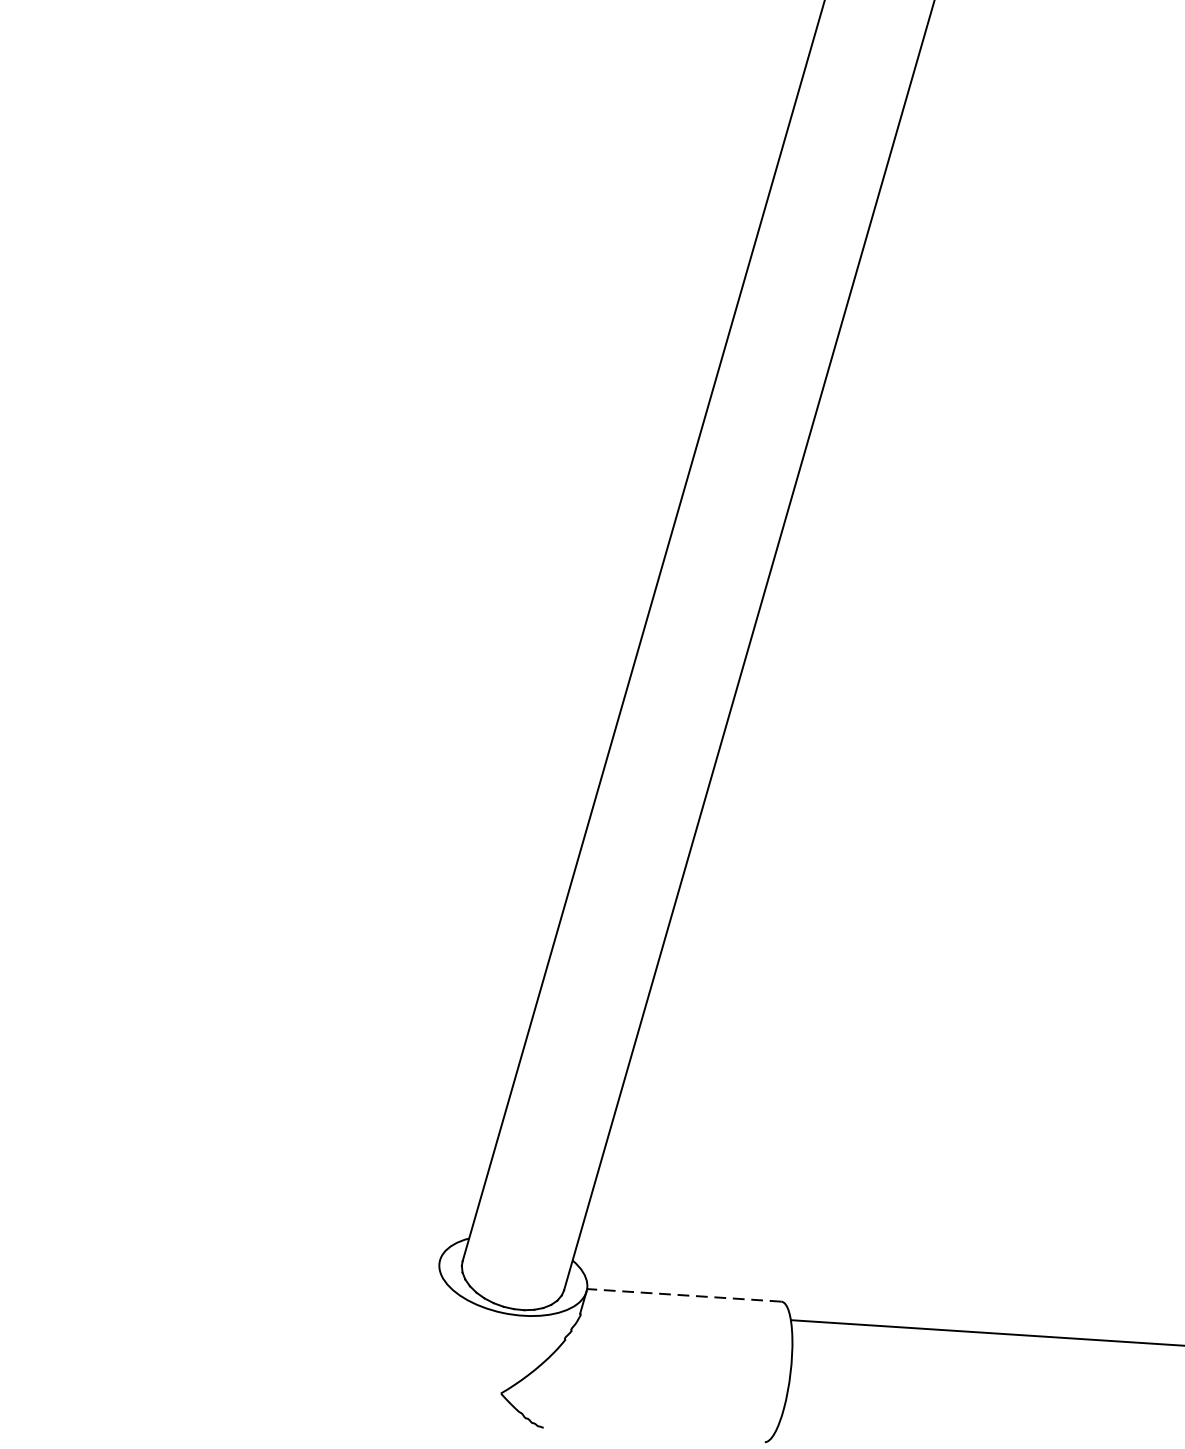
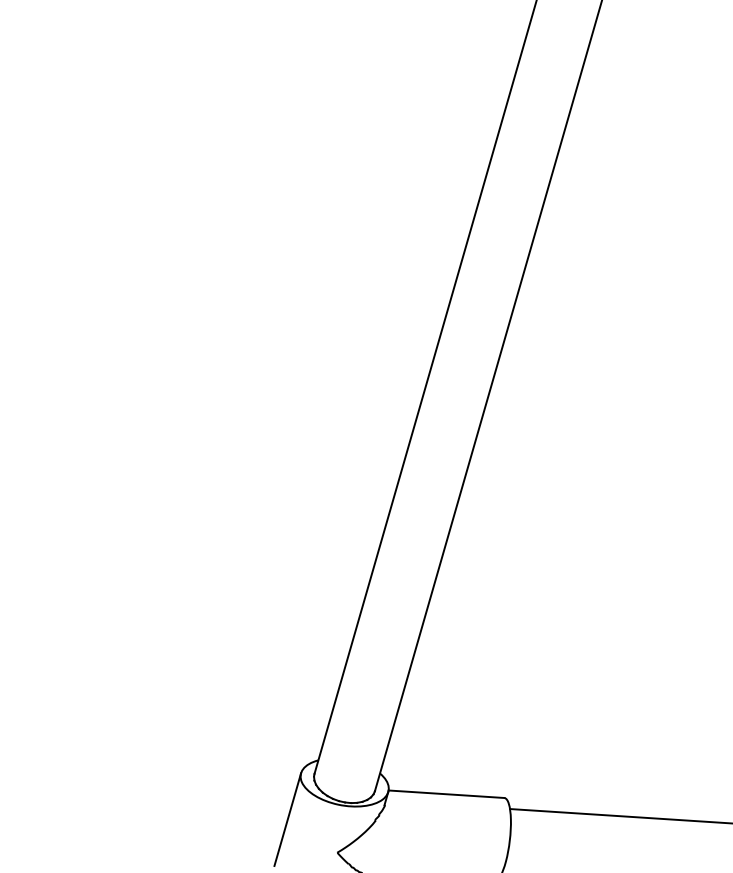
line: (684, 1295) -> (446, 794), dashed -> solid
line: (417, 1337) -> (287, 819), added

